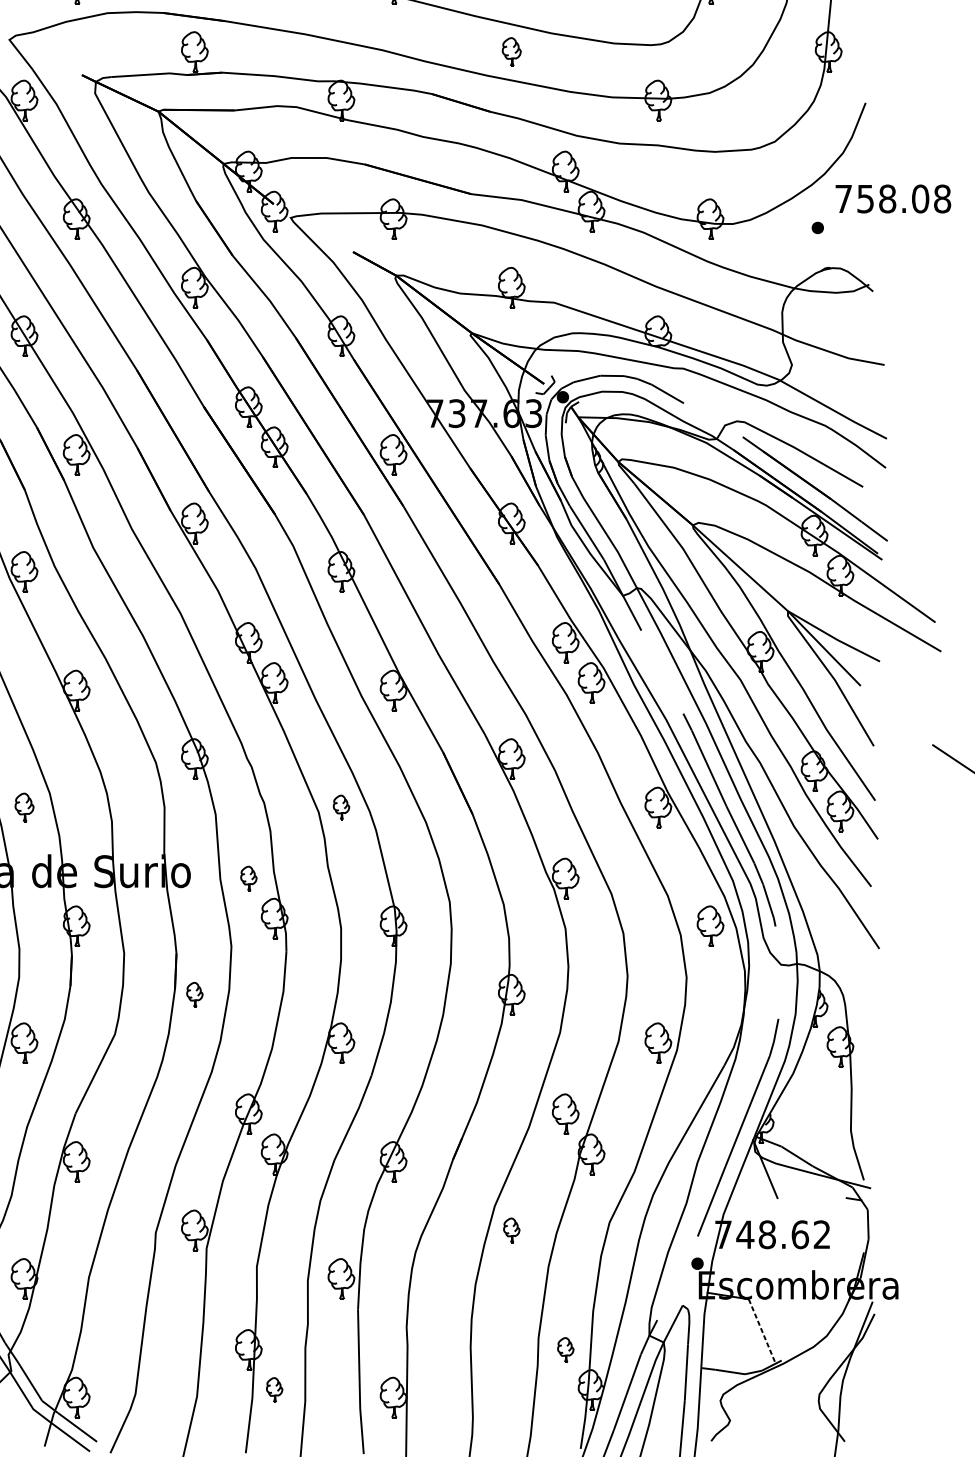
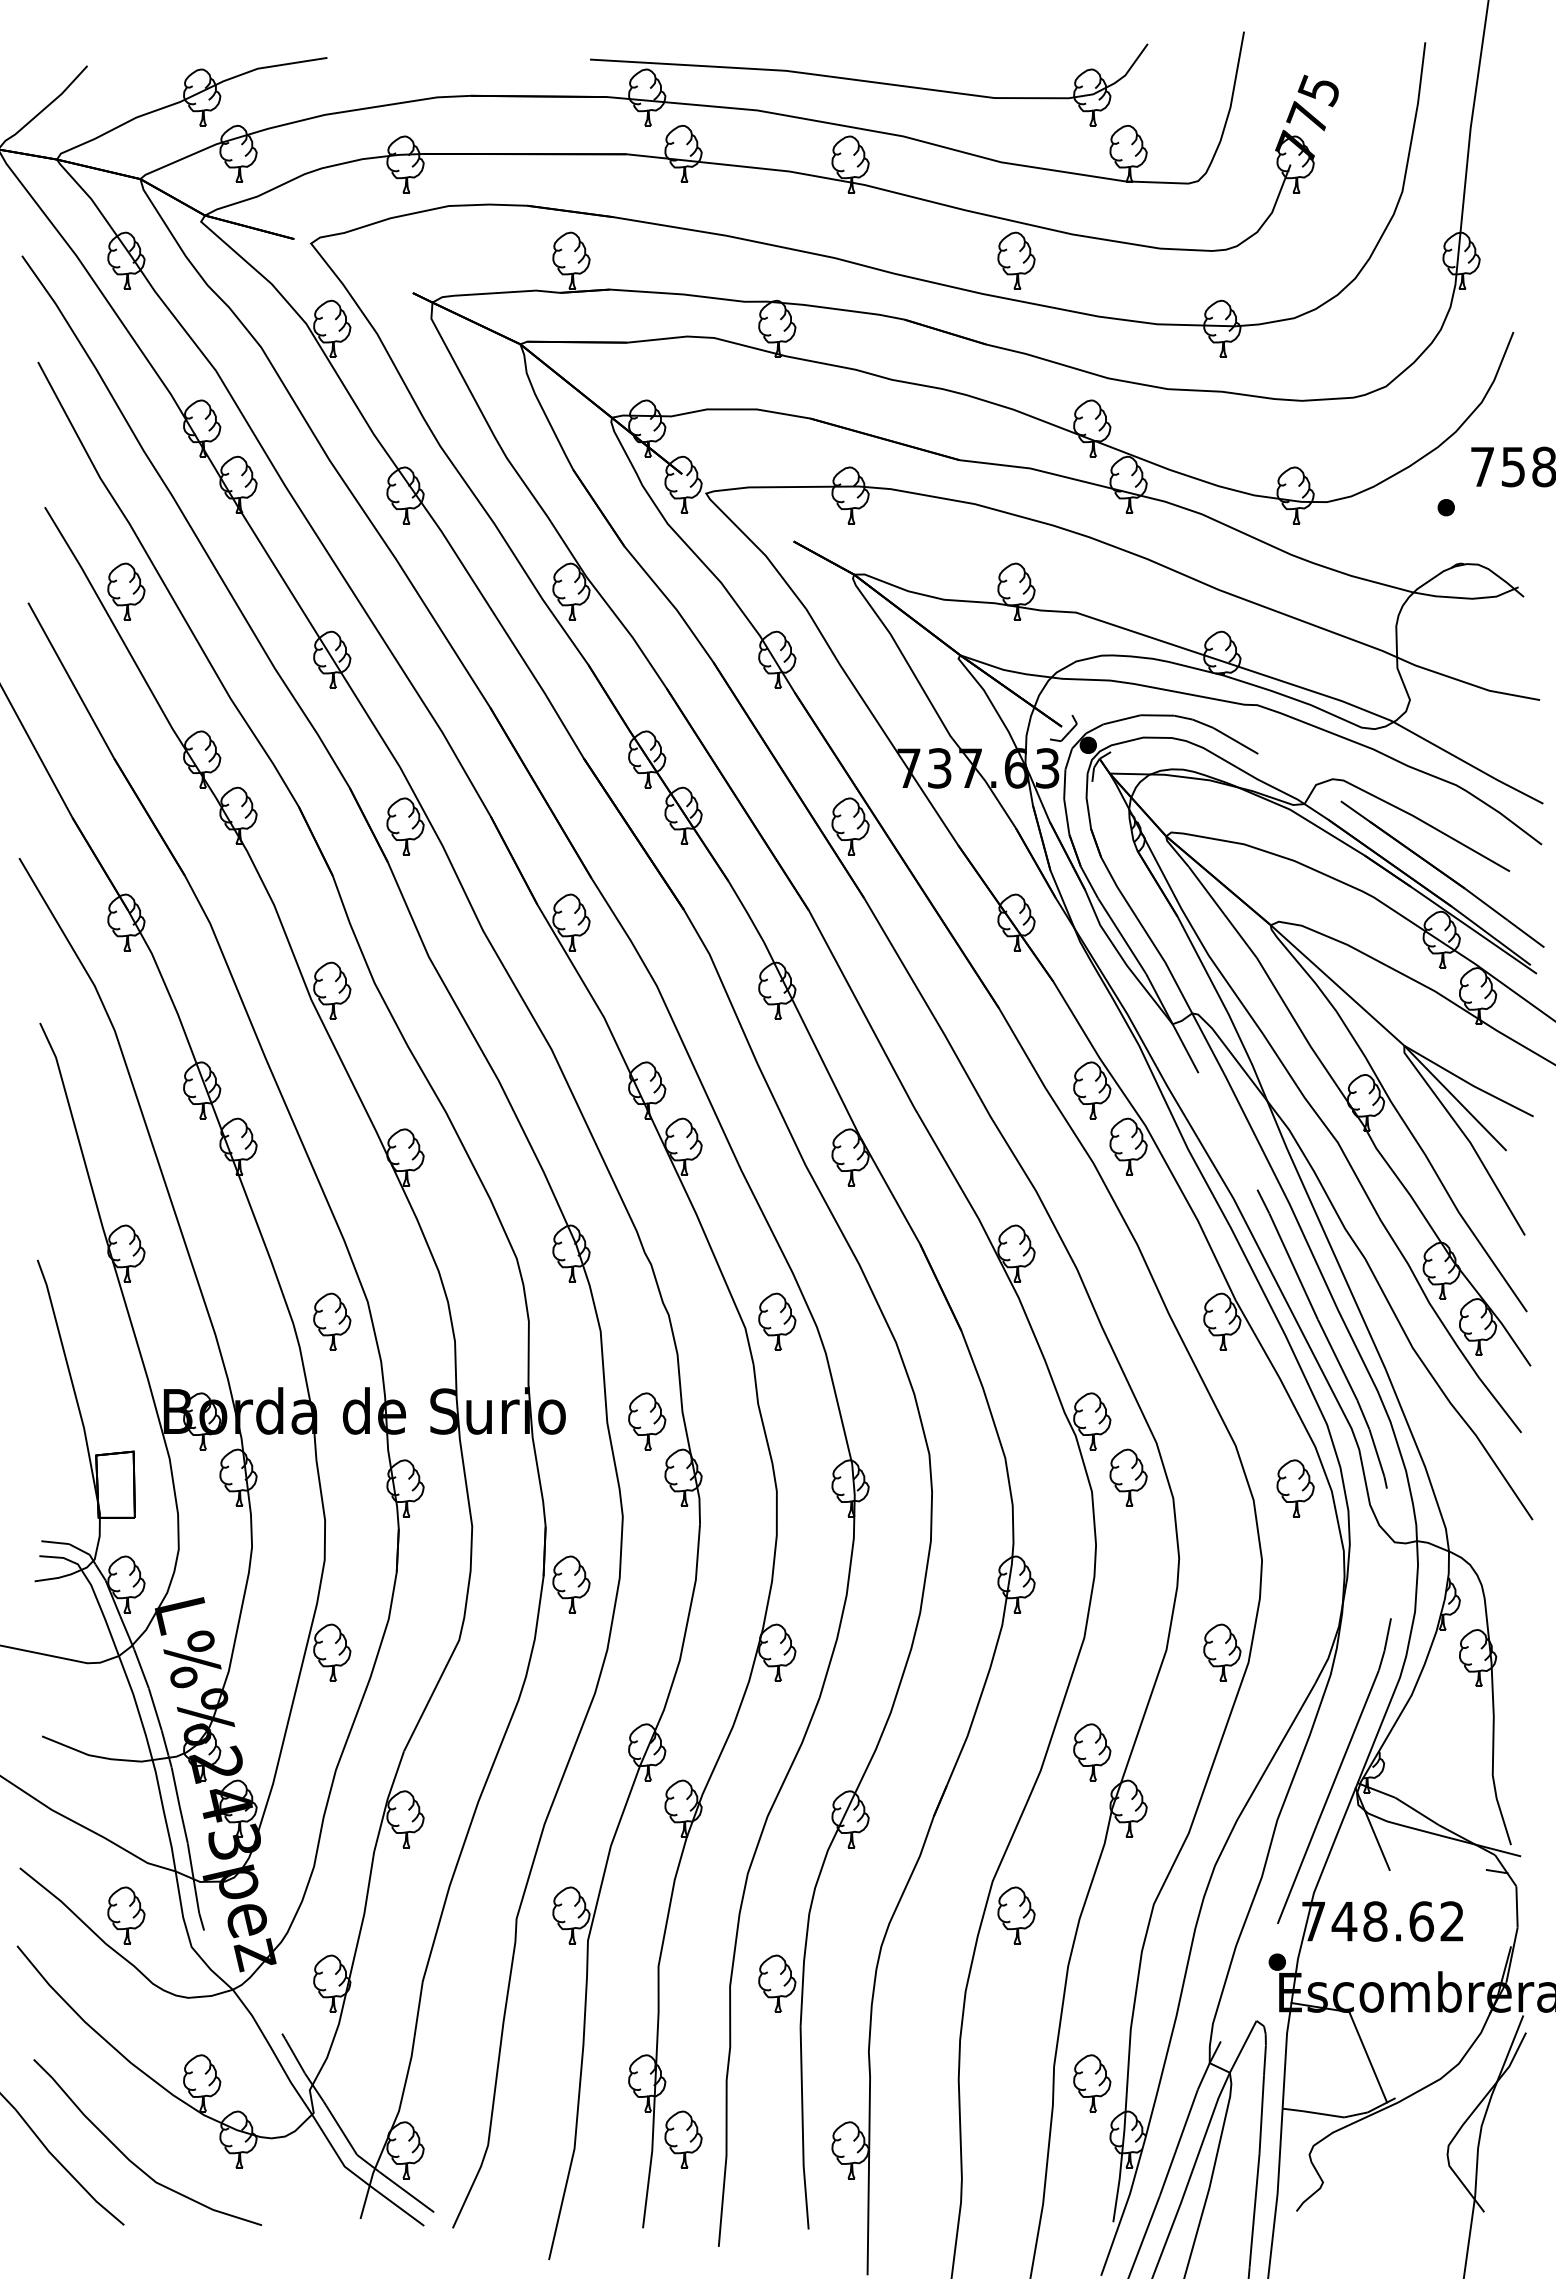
part: (511, 51) -> (1016, 260), size x1.43
part: (24, 807) -> (332, 1321), size x1.43
part: (341, 807) -> (777, 1321), size x1.67
part: (249, 878) -> (647, 1421), size x1.67
part: (591, 918) -> (1128, 1477), added
part: (194, 994) -> (571, 1584), size x1.67
part: (511, 1230) -> (1016, 1915), size x1.67
line: (762, 1331) -> (1368, 2057), dashed -> solid
part: (565, 1350) -> (1092, 2083), size x1.67
part: (274, 1389) -> (683, 2139), size x1.67

